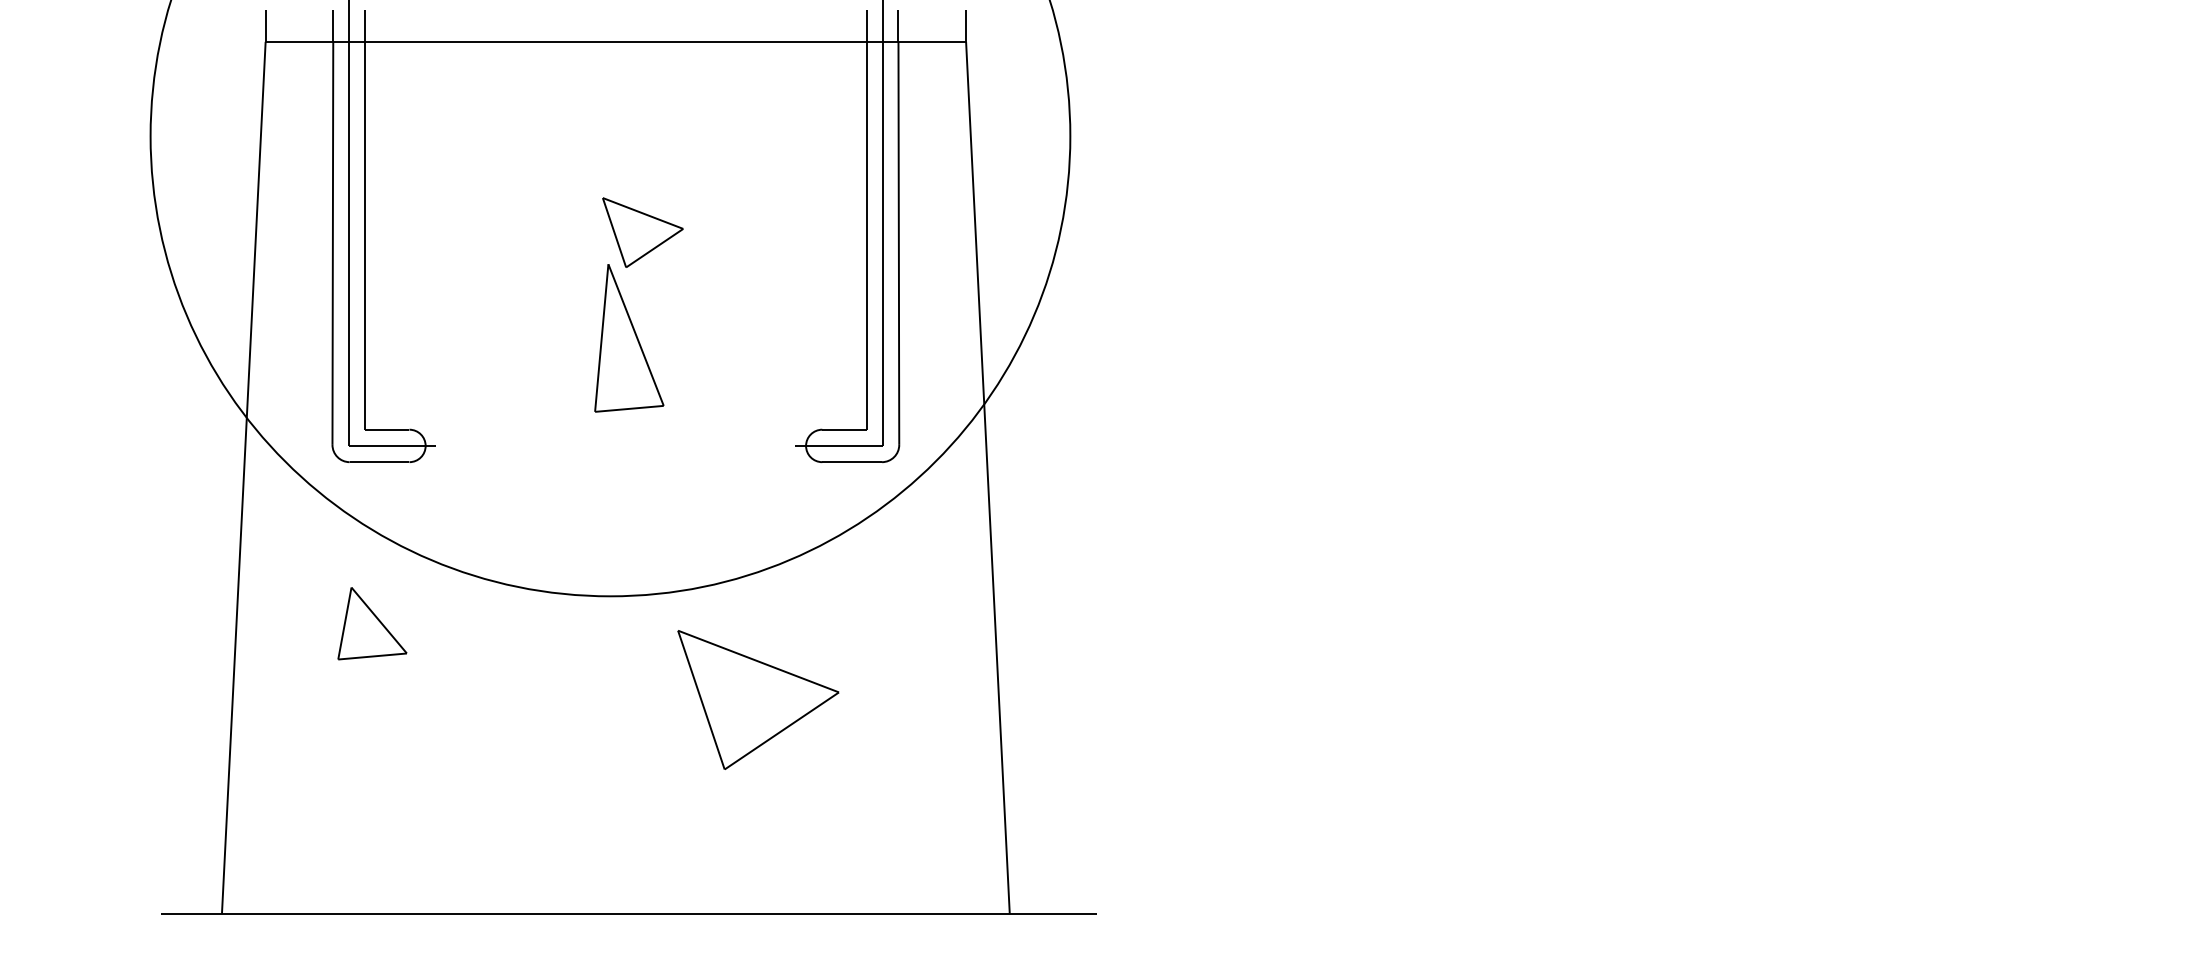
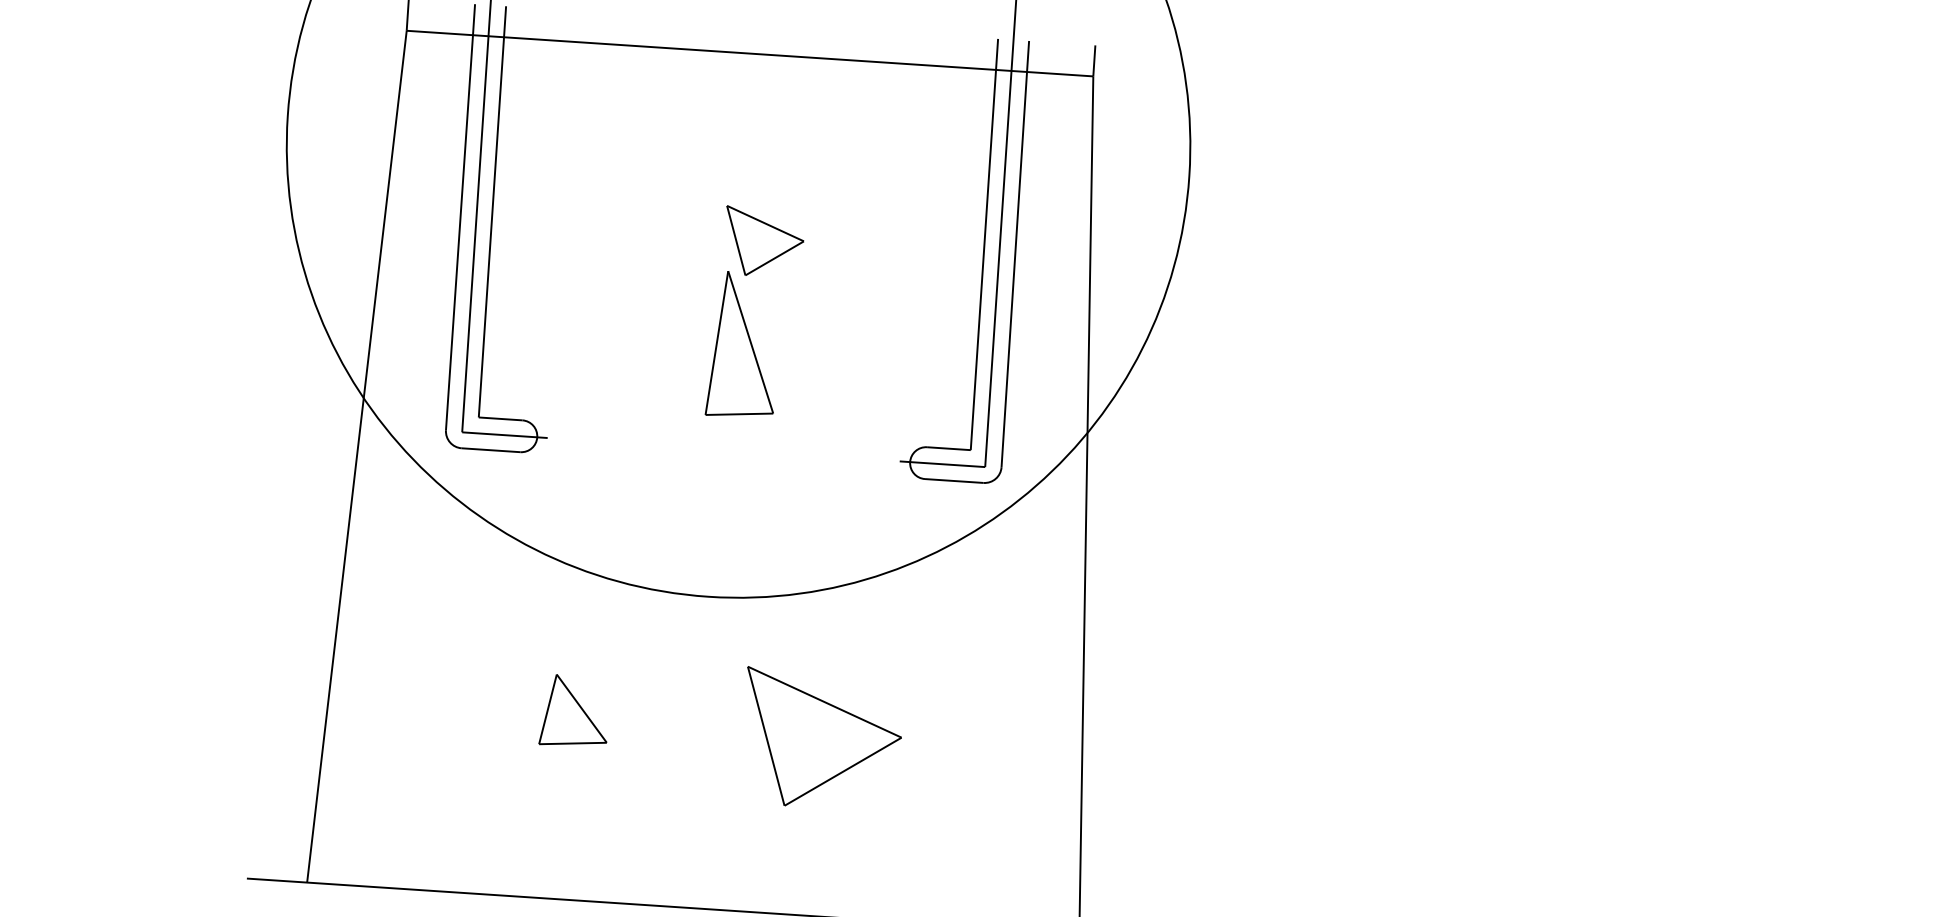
part: (372, 623) -> (575, 711), moved
part: (758, 699) -> (822, 739), moved

